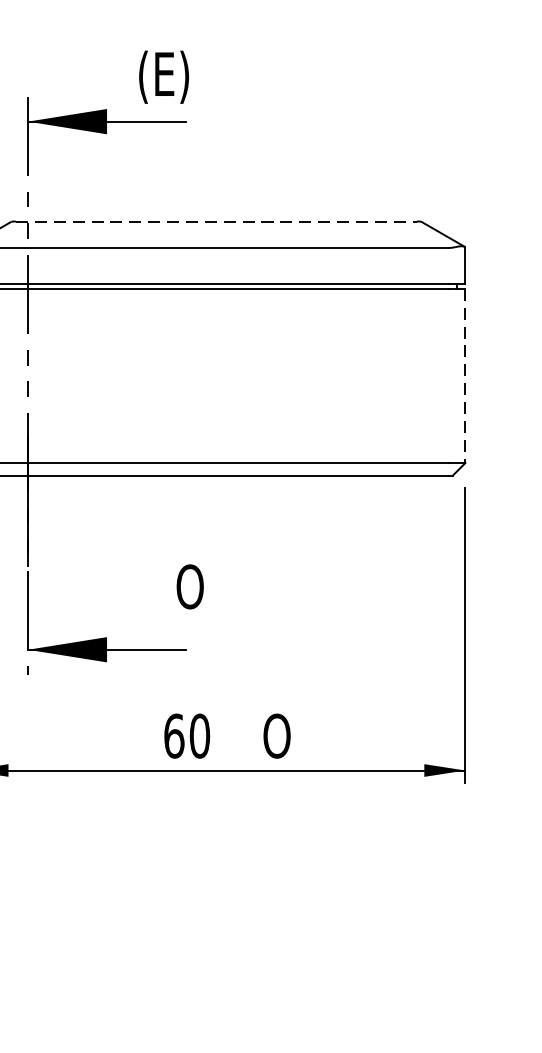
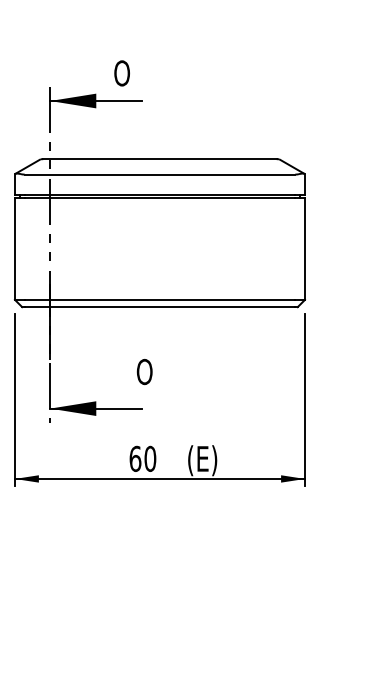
text: (162, 76) -> (128, 74), (E) -> O
line: (215, 222) -> (159, 159), dashed -> solid
line: (466, 376) -> (305, 249), dashed -> solid
text: (289, 738) -> (202, 460), O -> (E)

